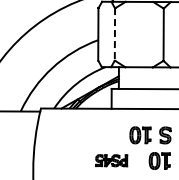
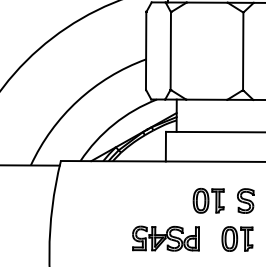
line: (114, 34) -> (170, 51), dashed -> solid
part: (111, 160) -> (165, 238), size x1.43

